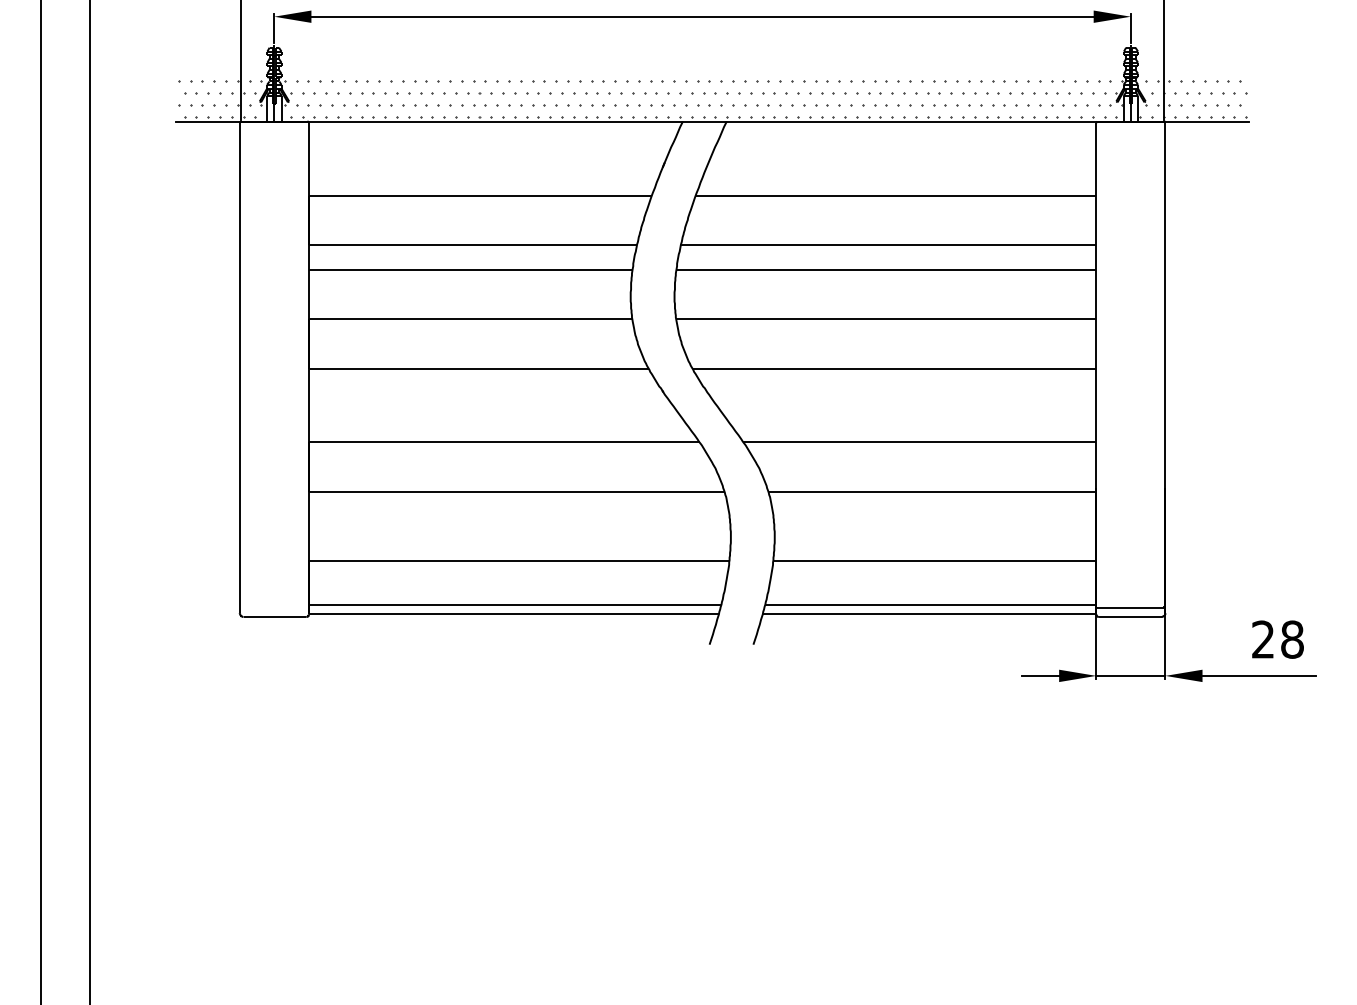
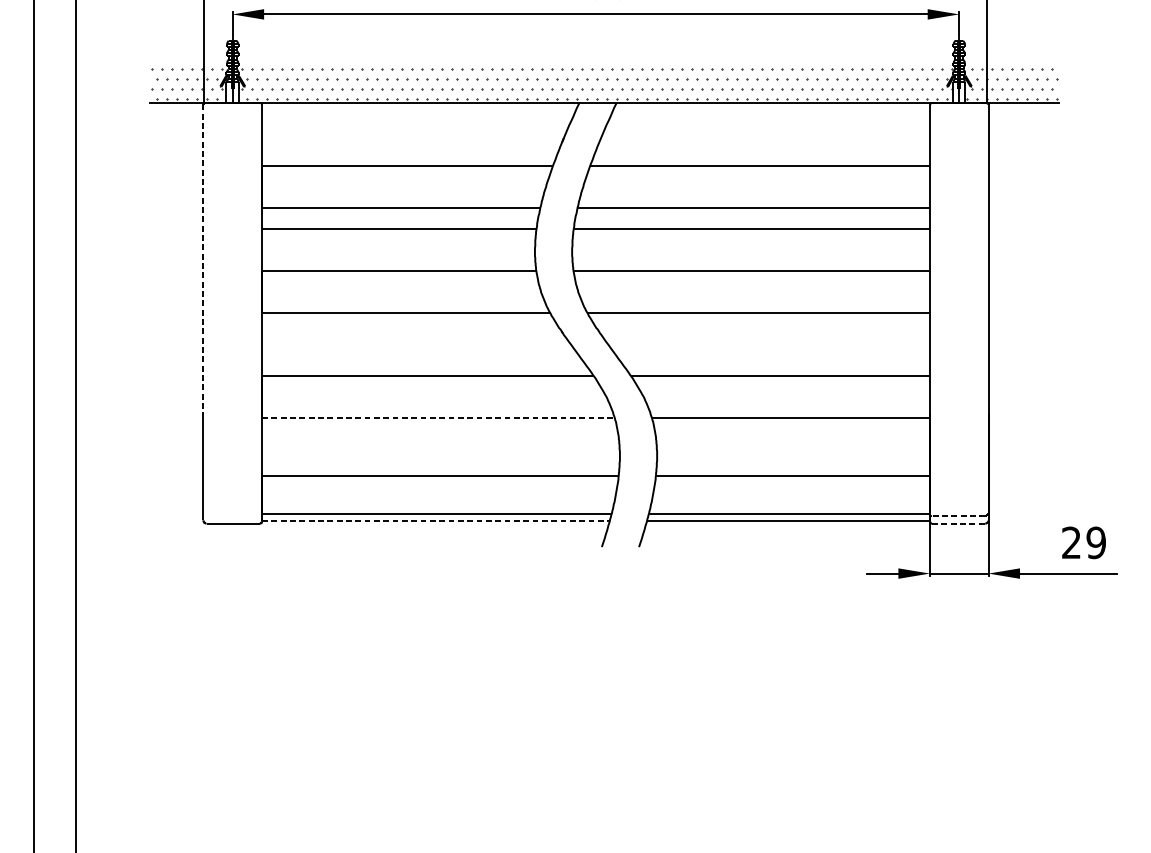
line: (239, 305) -> (203, 259), solid -> dashed
line: (516, 491) -> (438, 417), solid -> dashed
line: (1129, 608) -> (958, 516), solid -> dashed
line: (514, 613) -> (436, 520), solid -> dashed
line: (1130, 616) -> (958, 523), solid -> dashed
text: (1291, 639) -> (1095, 542), 28 -> 29

